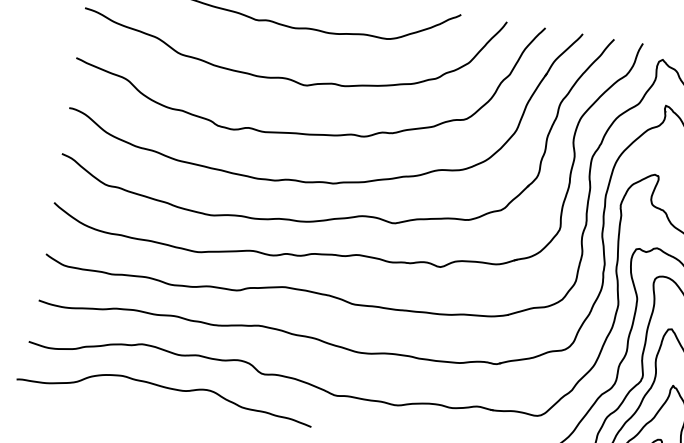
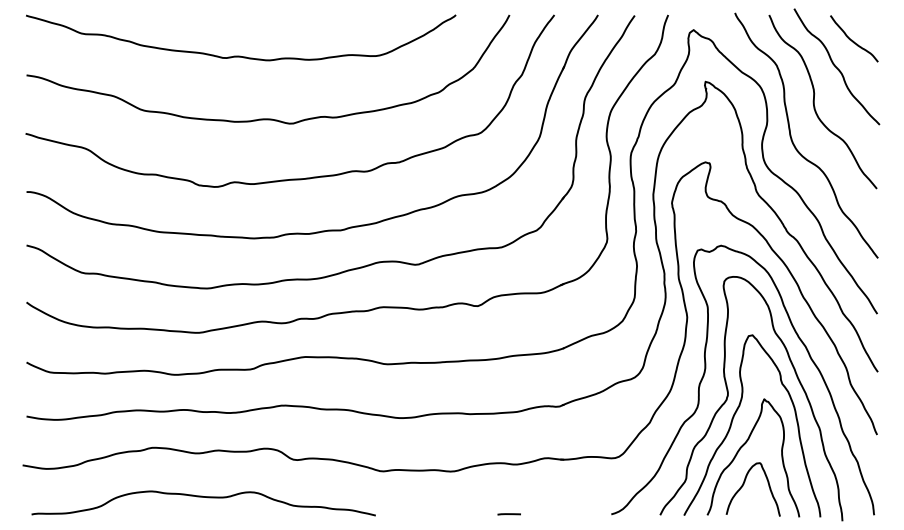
curve: (166, 388) -> (203, 497), moved

